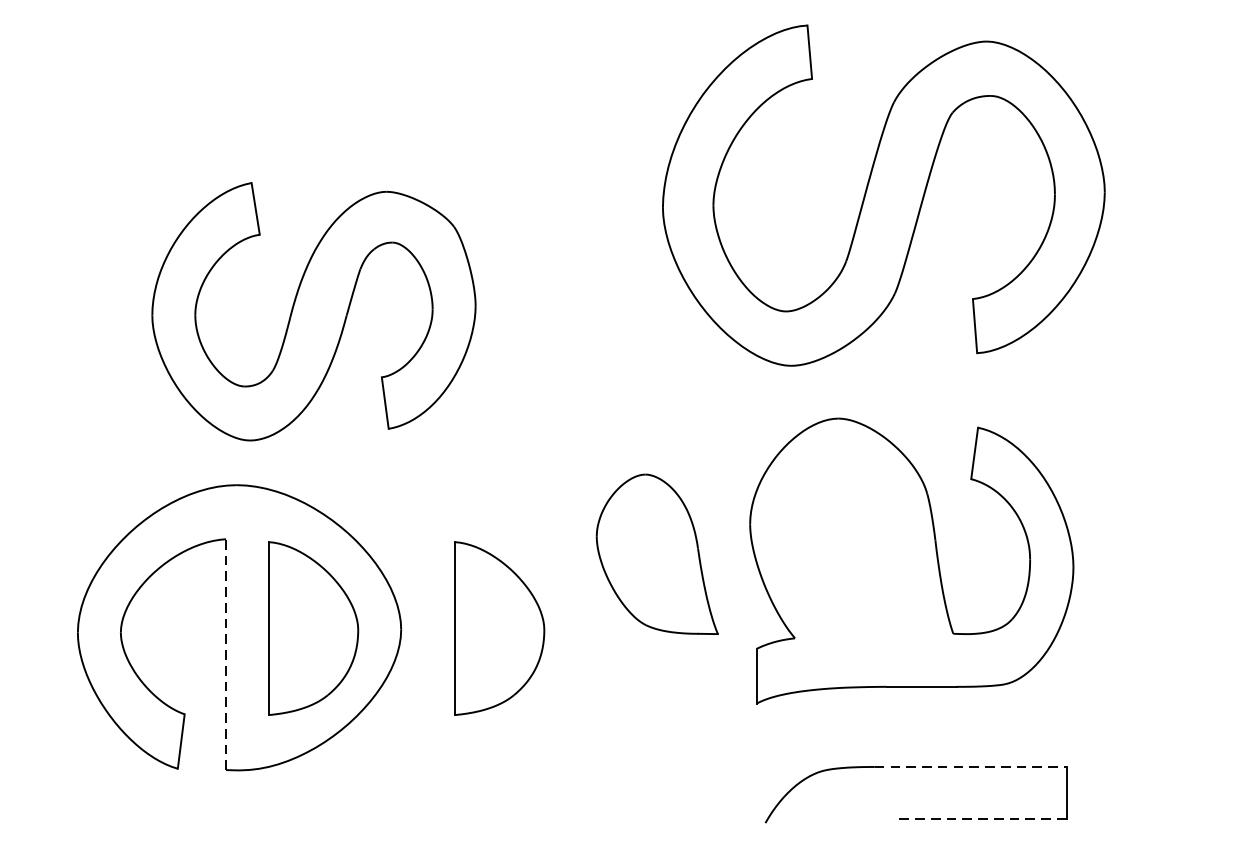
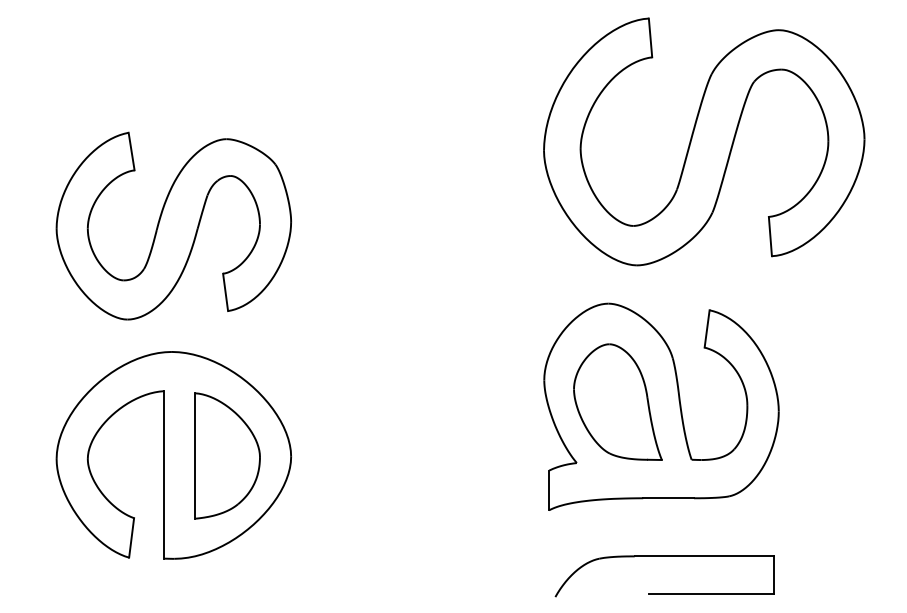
part: (884, 195) -> (704, 141), moved
part: (313, 310) -> (173, 225), moved
part: (656, 553) -> (617, 401), moved
part: (499, 627) -> (362, 455), removed
line: (226, 654) -> (164, 474), dashed -> solid
line: (971, 767) -> (704, 556), dashed -> solid
line: (980, 819) -> (711, 594), dashed -> solid

